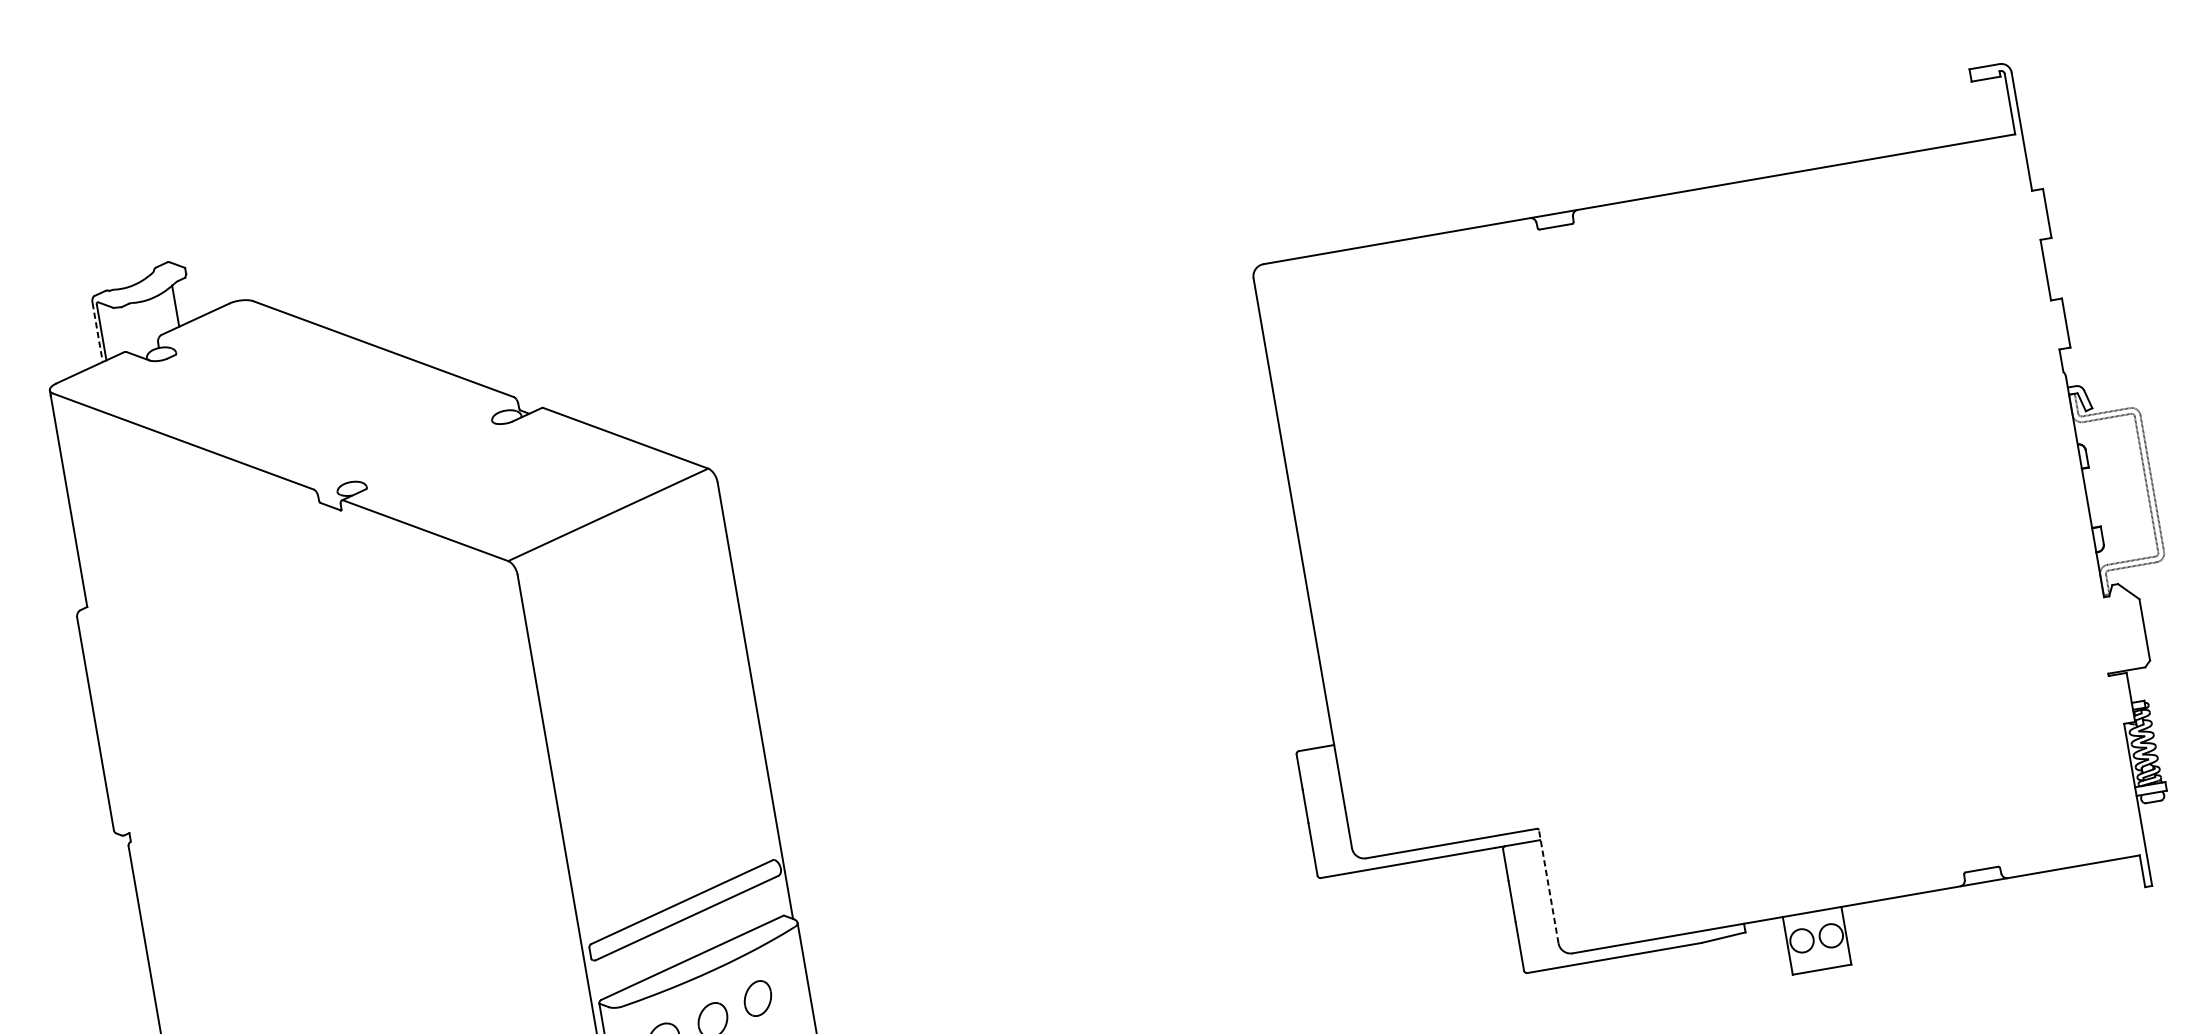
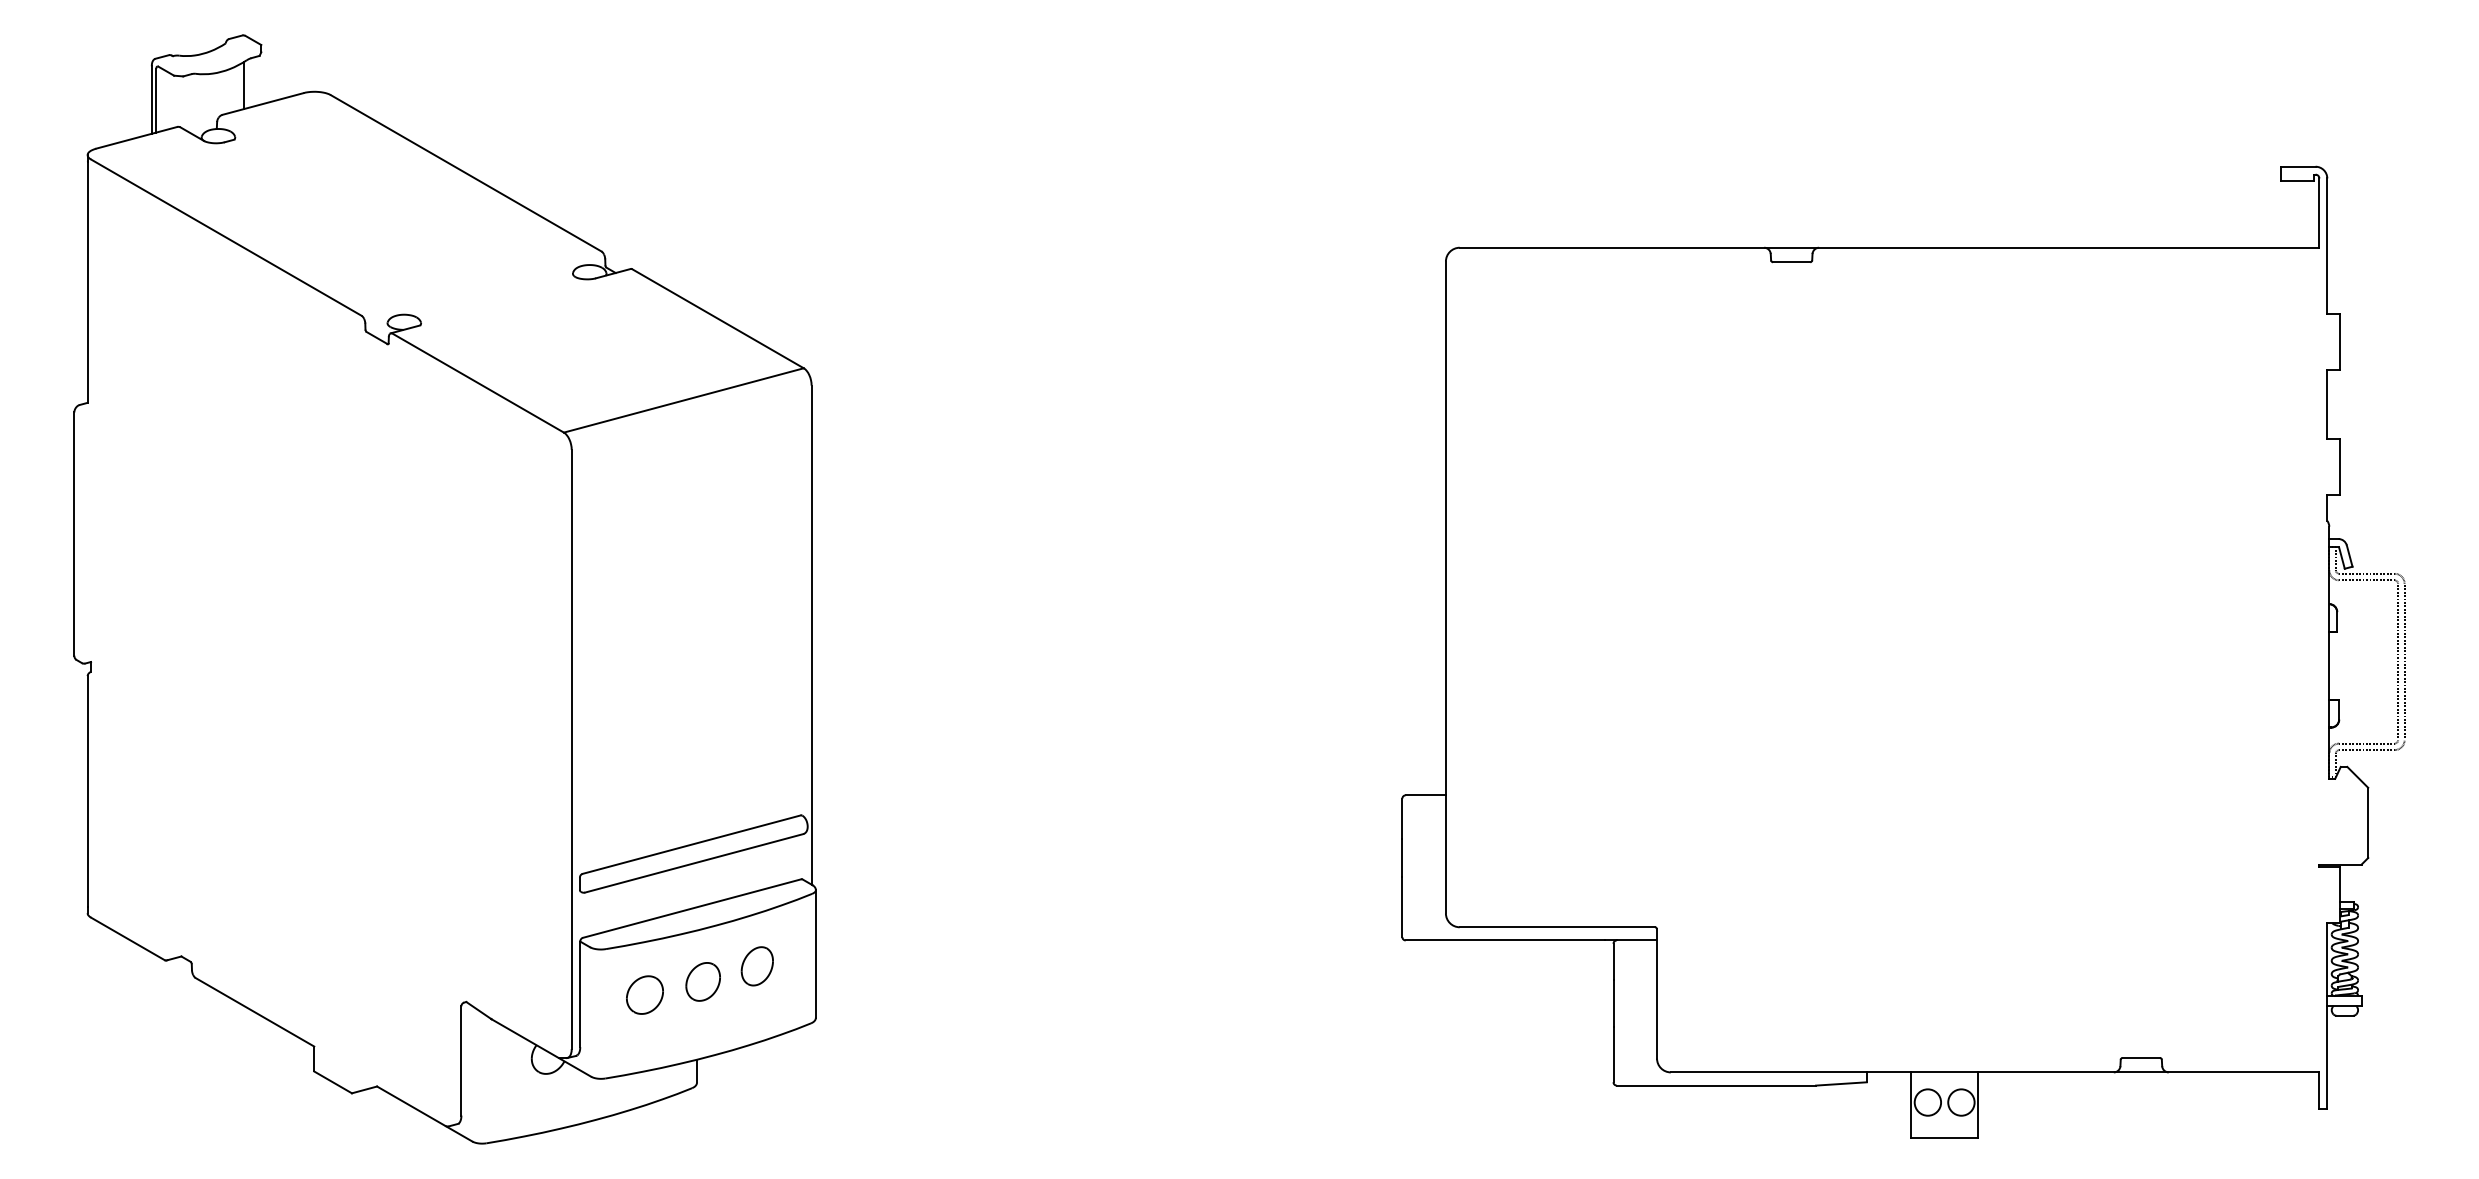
line: (97, 333) -> (151, 100), dashed -> solid
line: (1549, 886) -> (1657, 993), dashed -> solid

